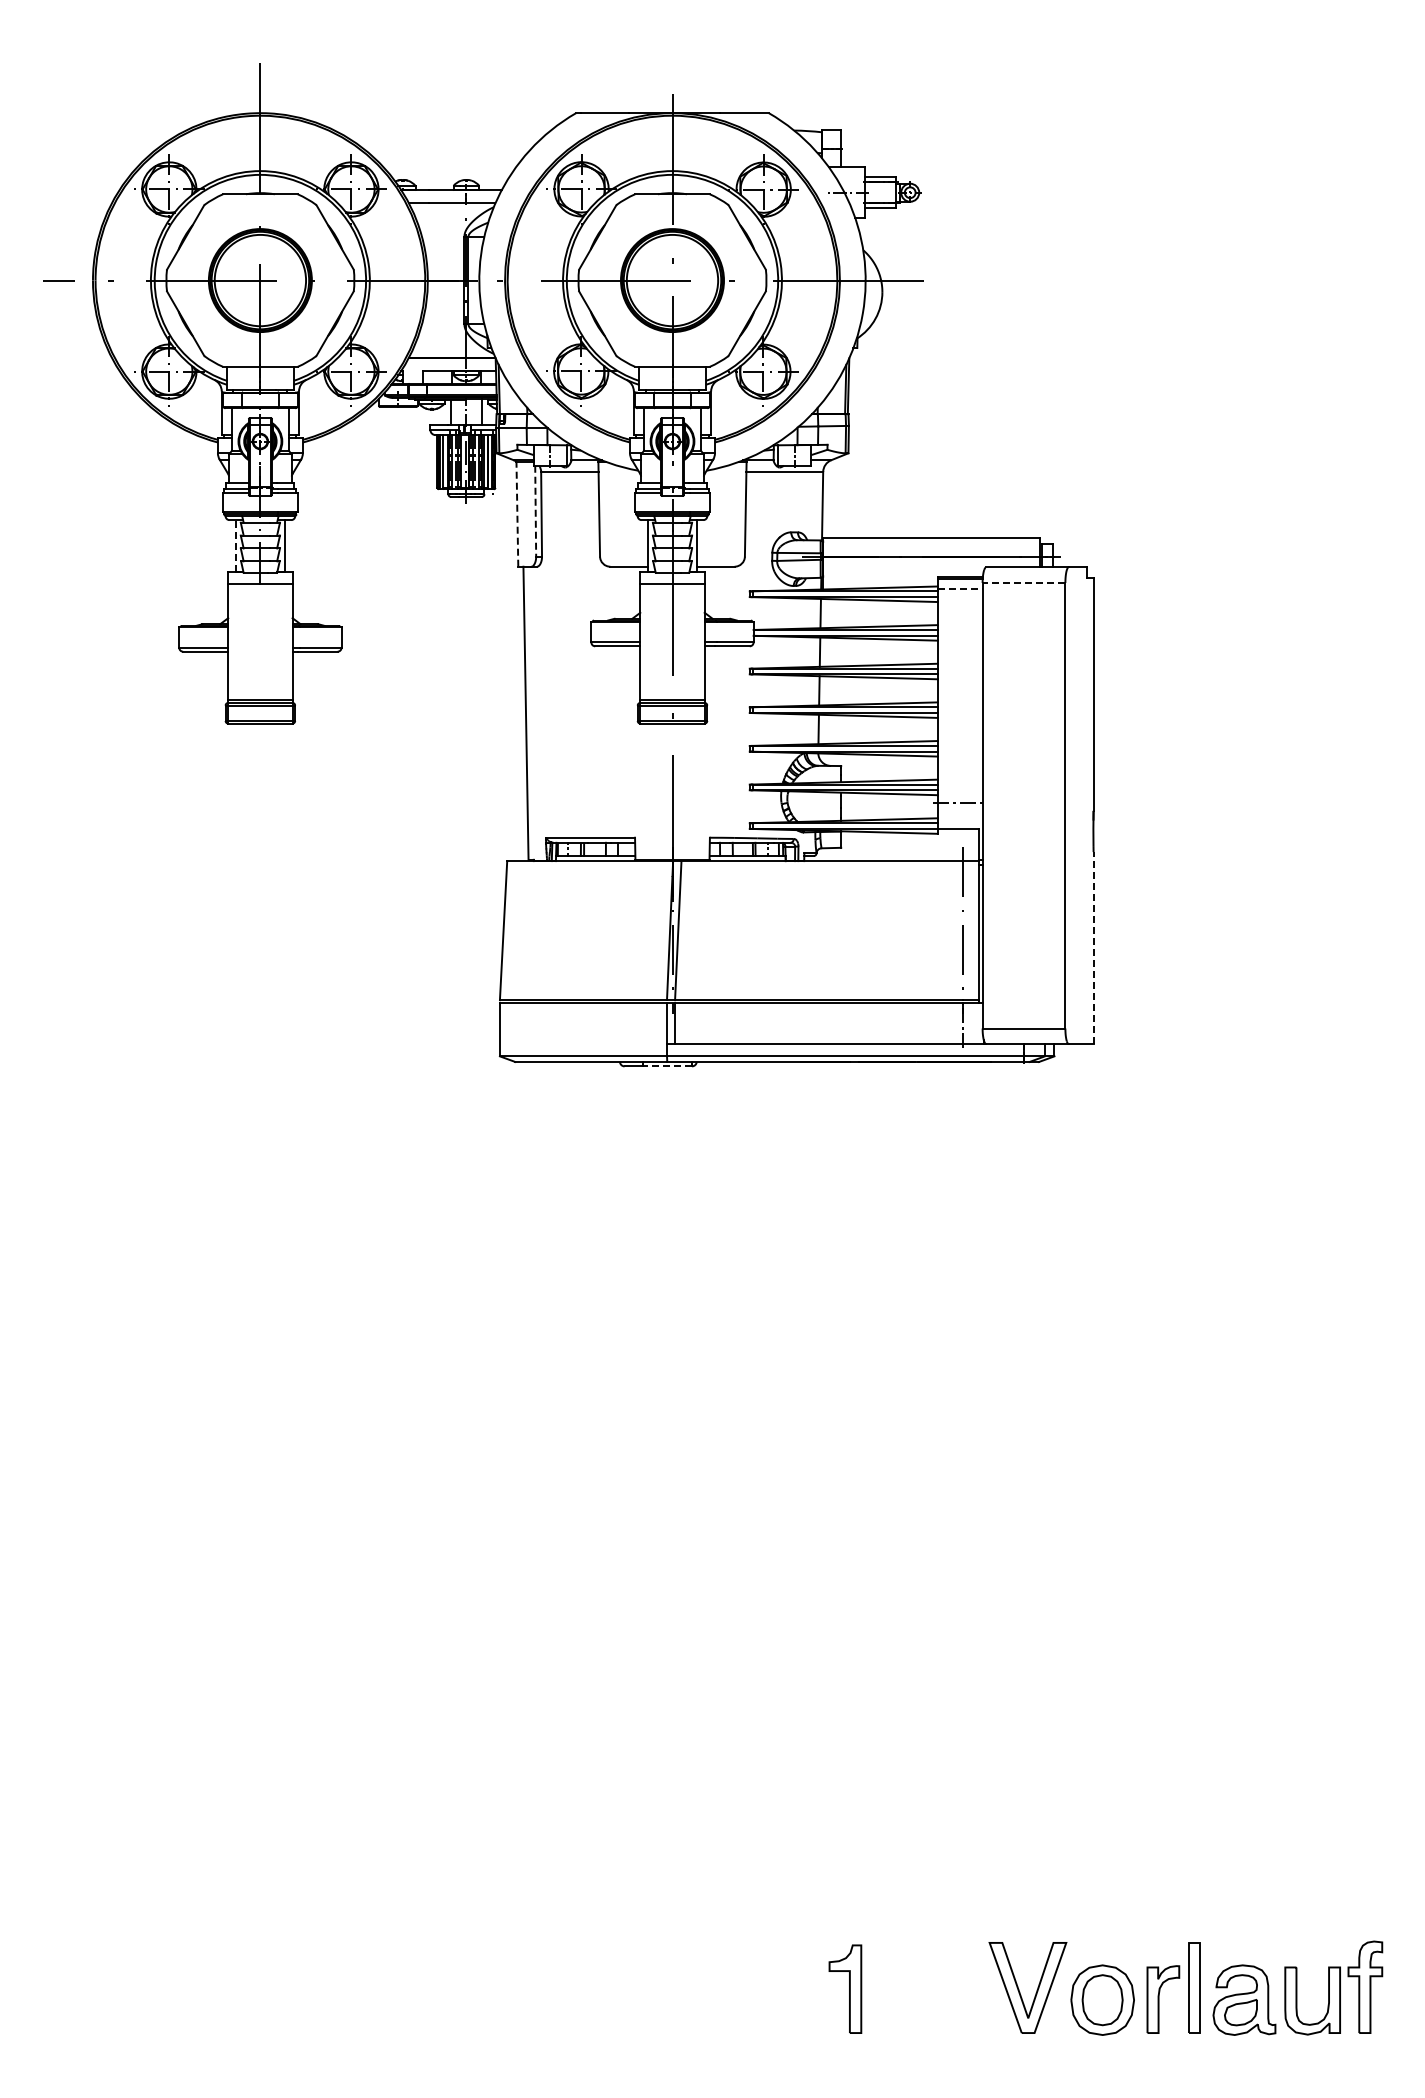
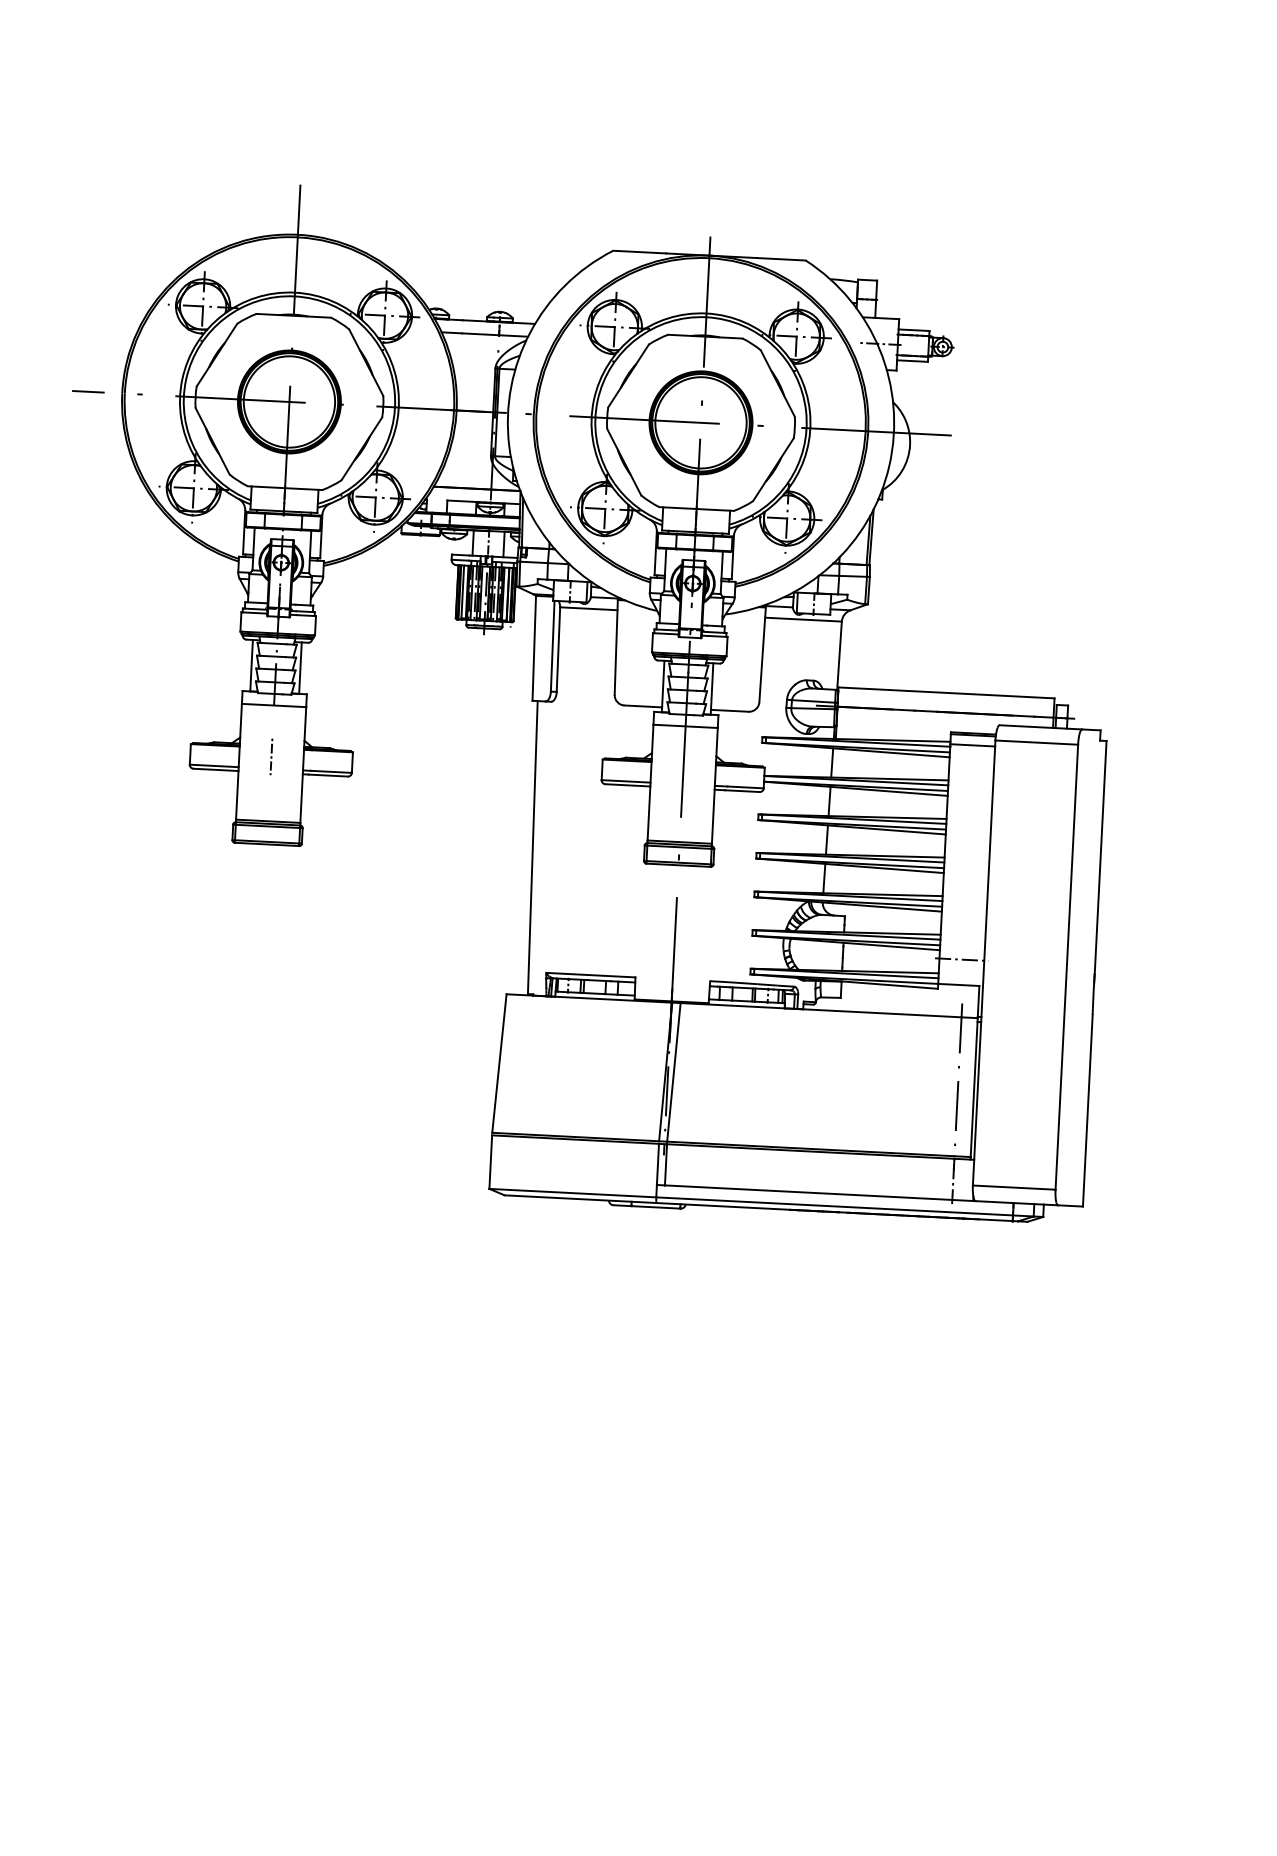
line: (535, 511) -> (552, 646), dashed -> solid
line: (517, 513) -> (534, 647), dashed -> solid
line: (235, 545) -> (251, 665), dashed -> solid
line: (1023, 582) -> (1036, 742), dashed -> solid
line: (960, 588) -> (973, 744), dashed -> solid
line: (259, 635) -> (270, 756), added
line: (1093, 948) -> (1087, 1111), dashed -> solid
line: (666, 1066) -> (655, 1207), dashed -> solid

